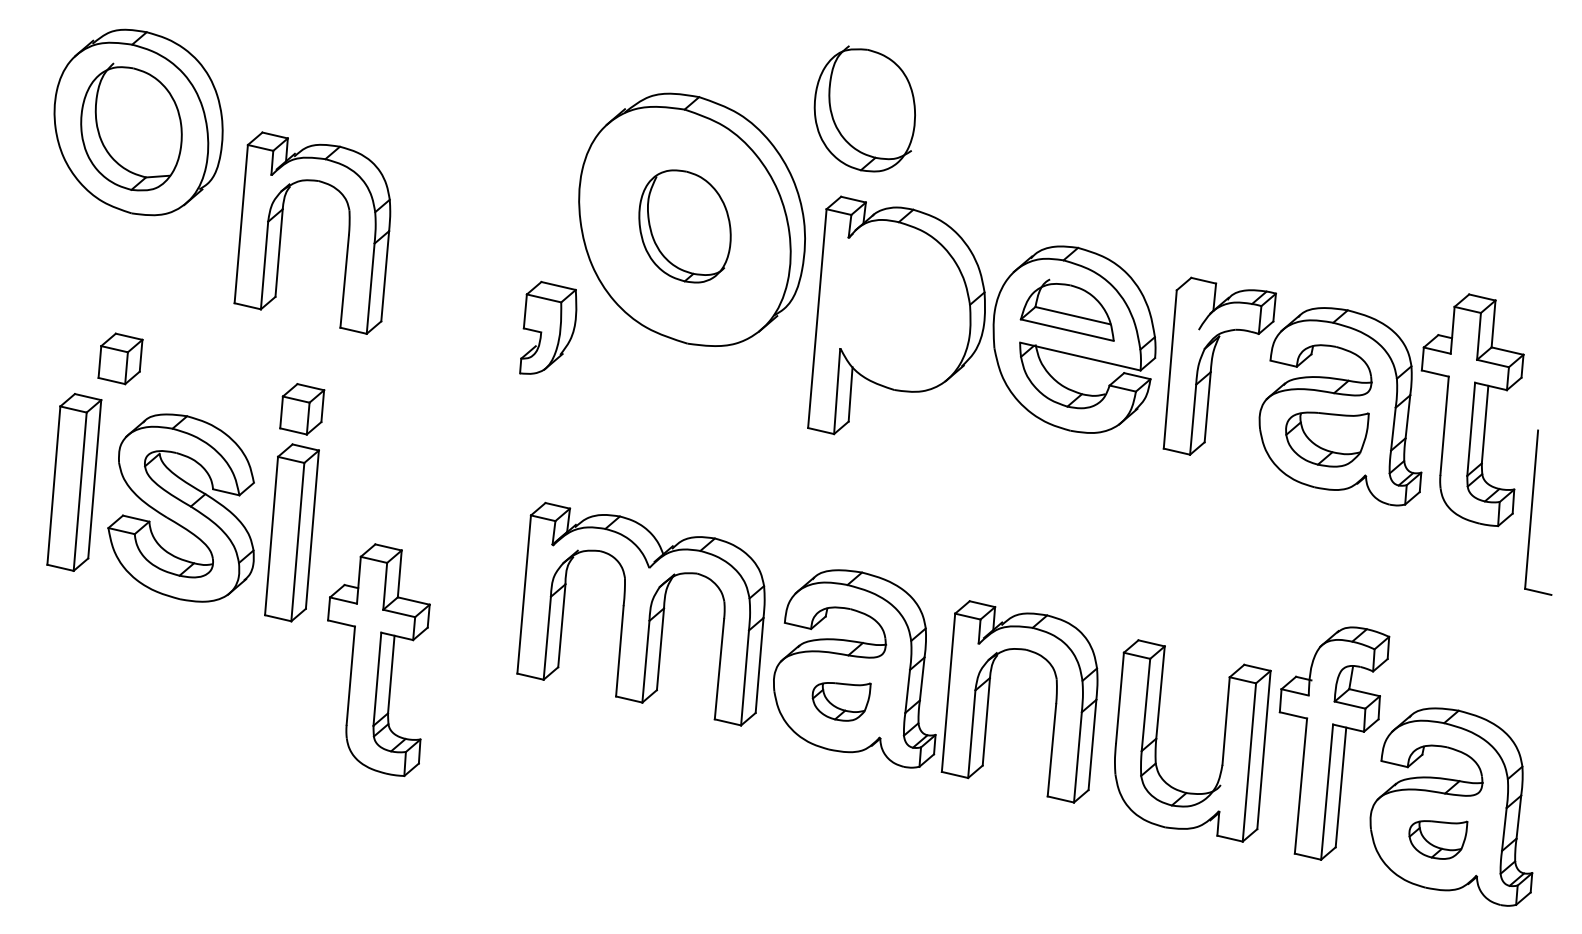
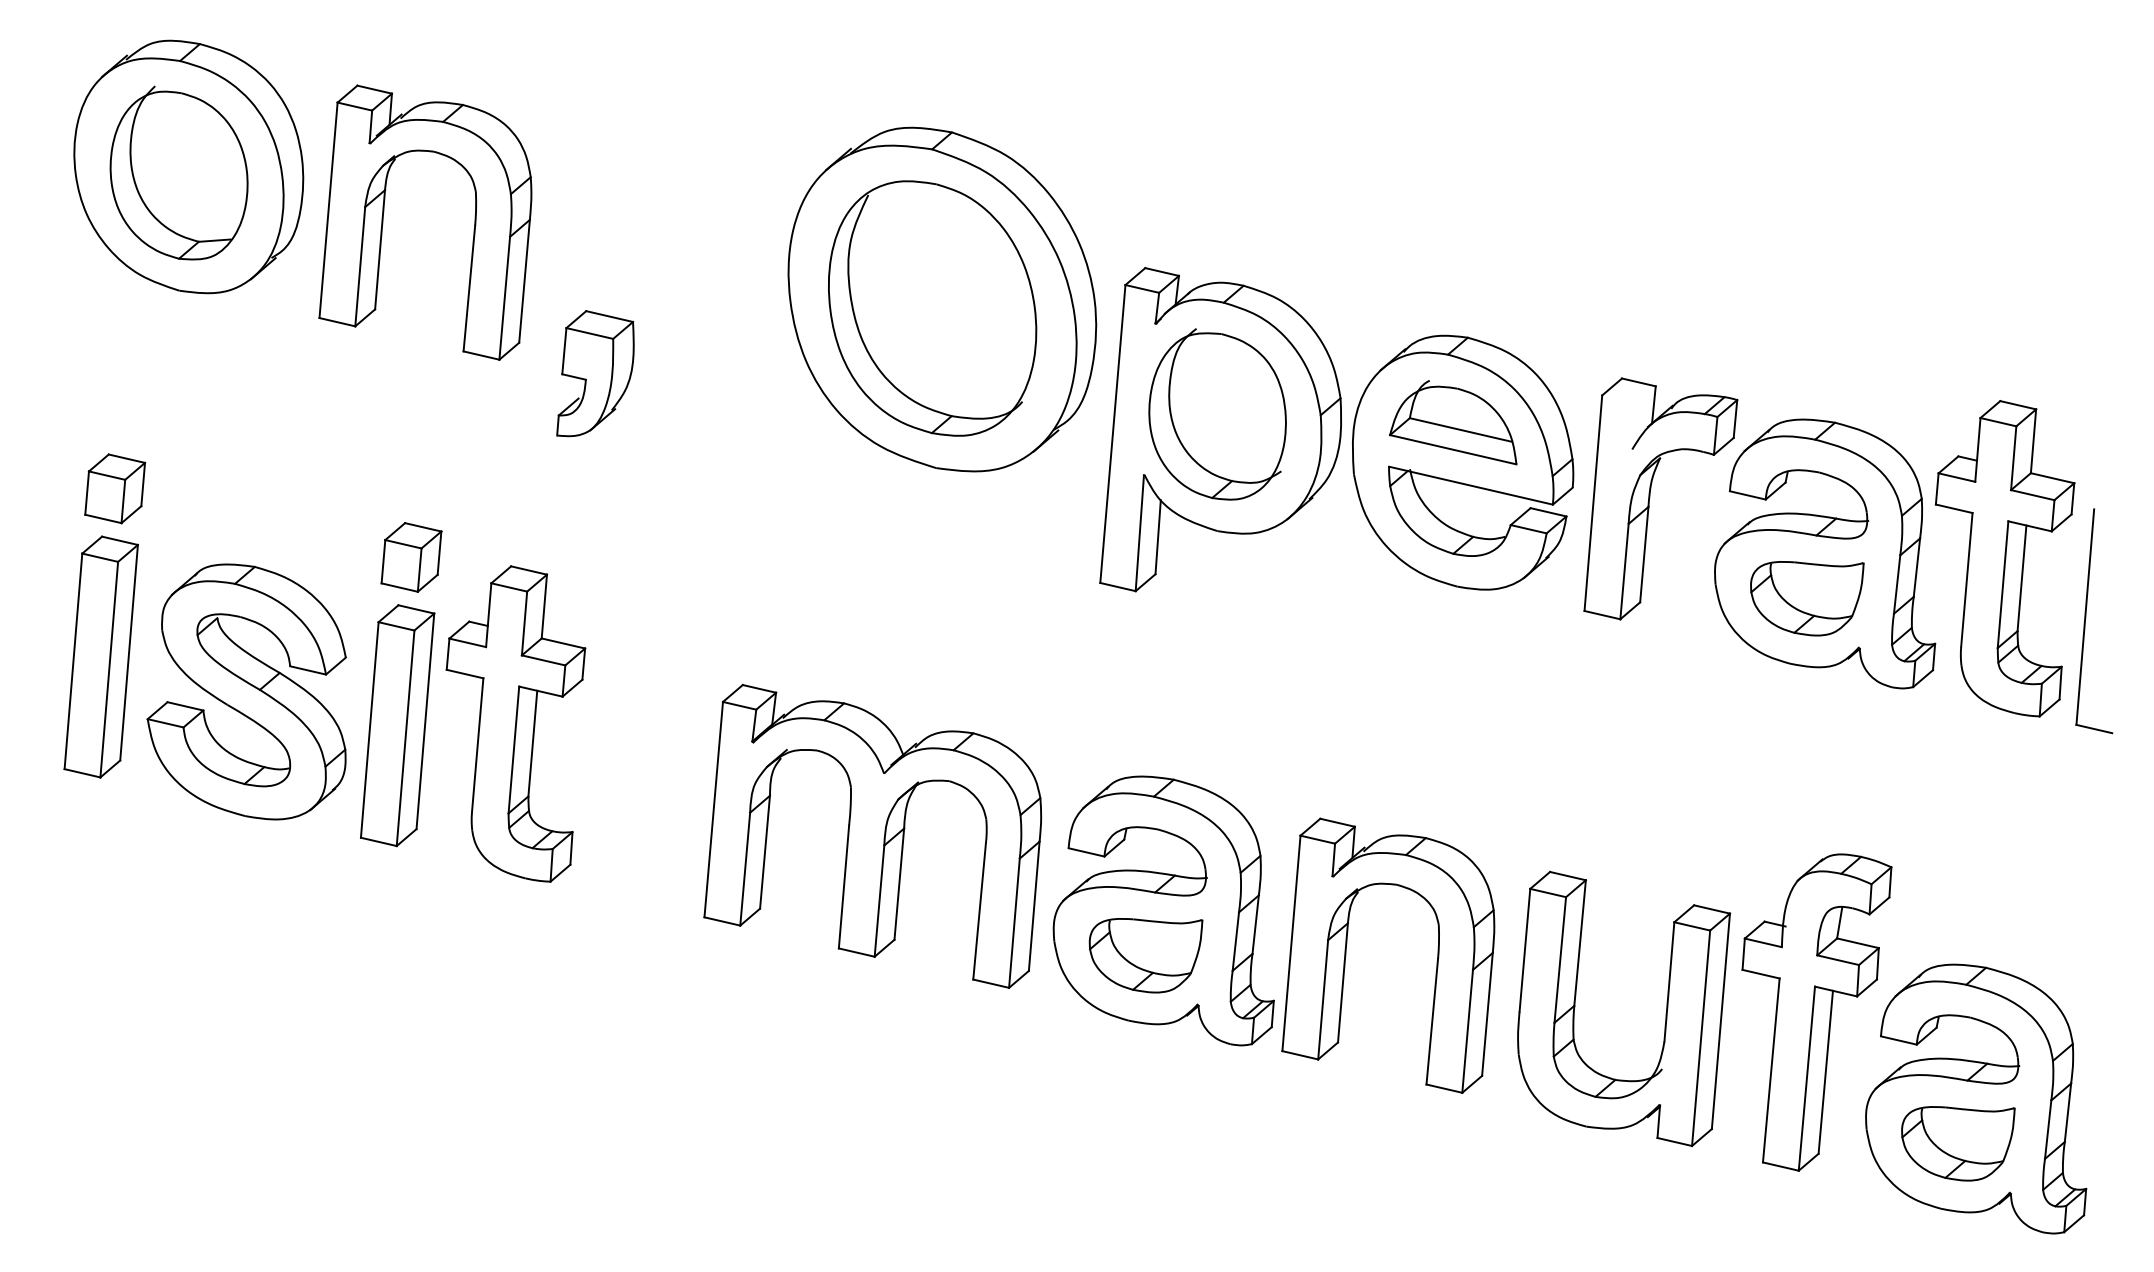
part: (864, 108) -> (1217, 414), moved
part: (684, 226) -> (932, 308), size x1.67
part: (281, 233) -> (383, 222), moved
part: (548, 327) -> (595, 373), moved
part: (120, 358) -> (115, 488), moved
part: (1532, 510) -> (2086, 618), moved
part: (378, 659) -> (515, 723), moved
part: (841, 701) -> (1145, 955), size x1.43
part: (1438, 839) -> (1958, 1143), size x1.43

